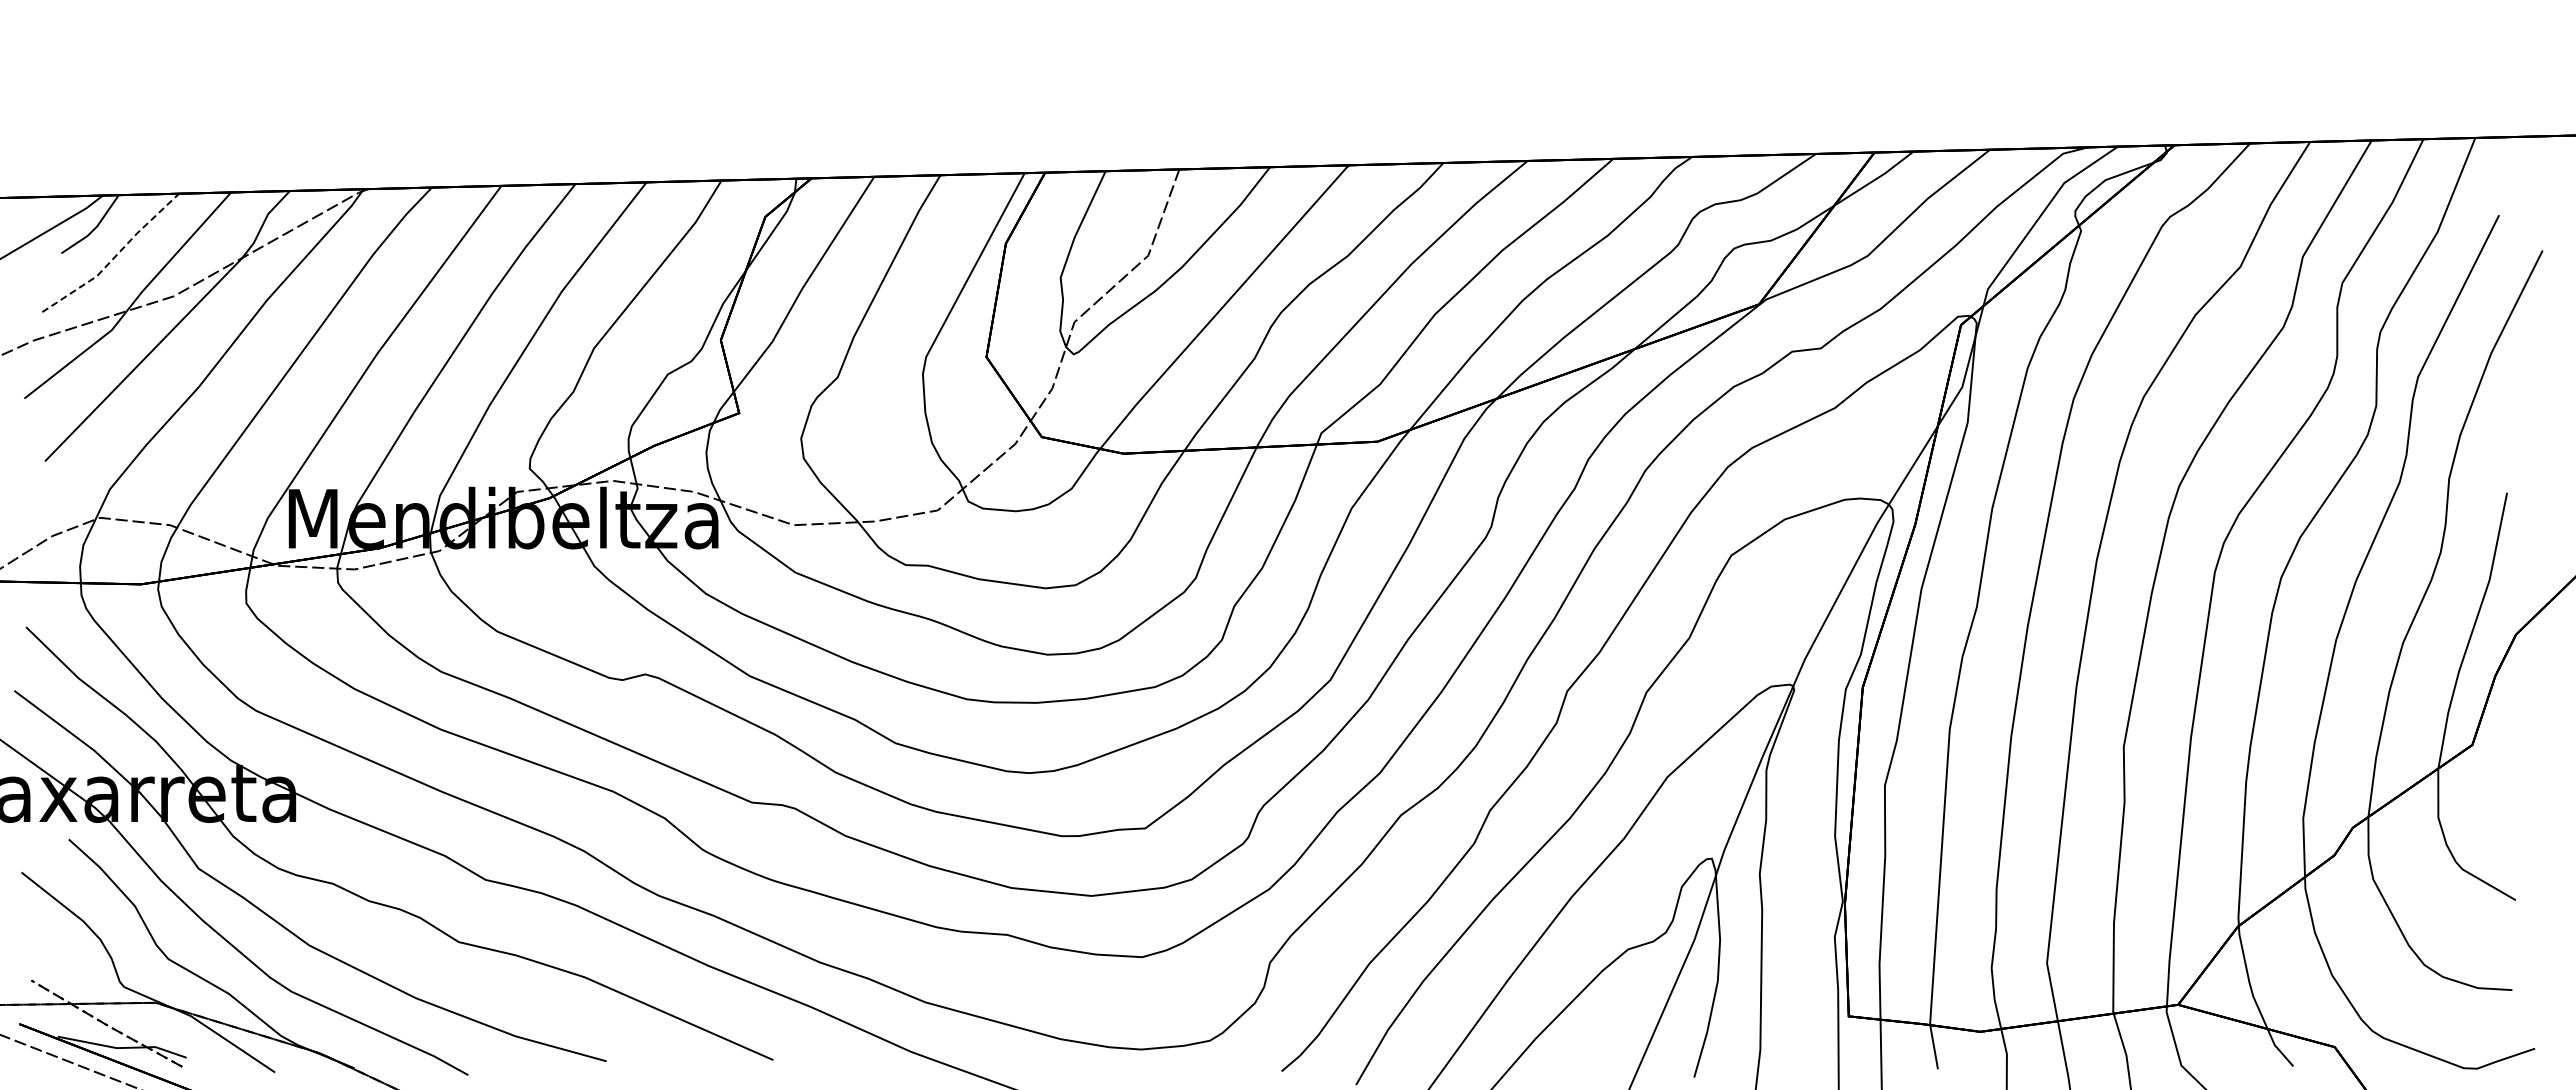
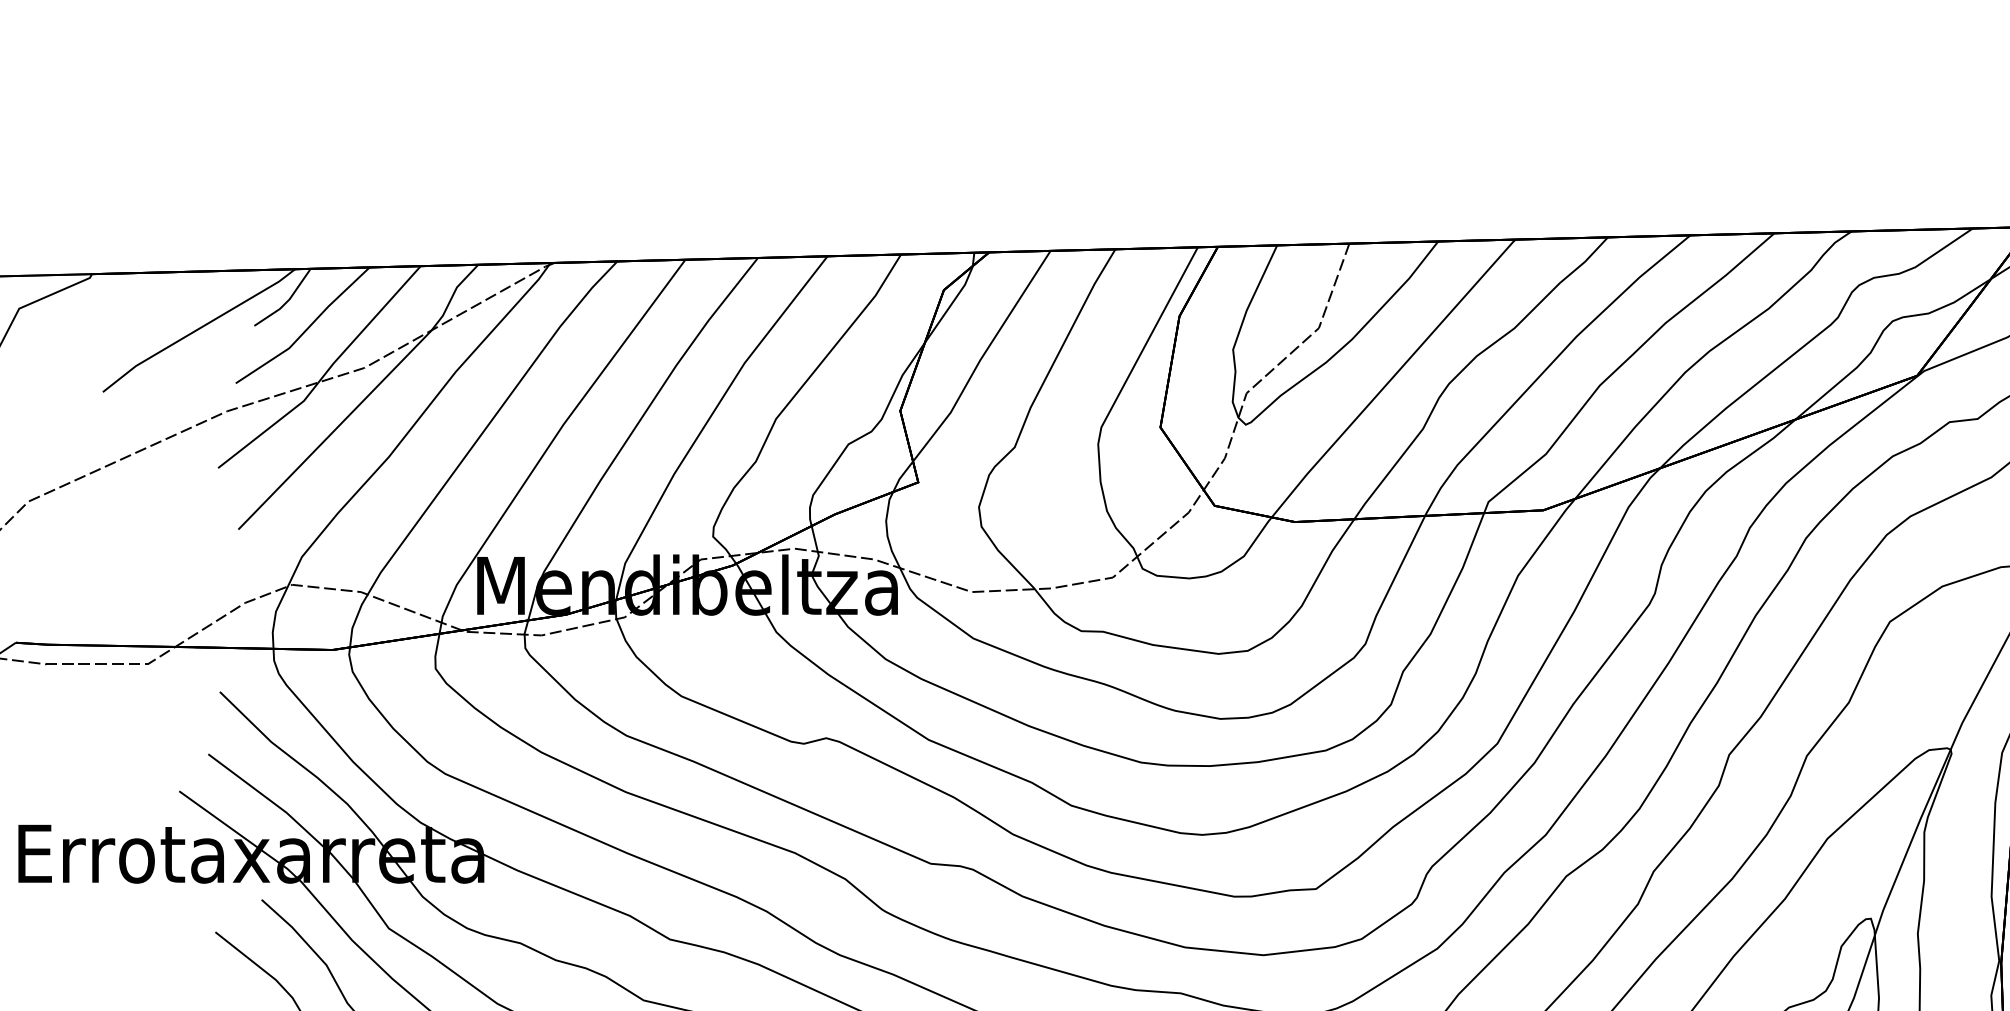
line: (114, 257) -> (306, 329), dashed -> solid

